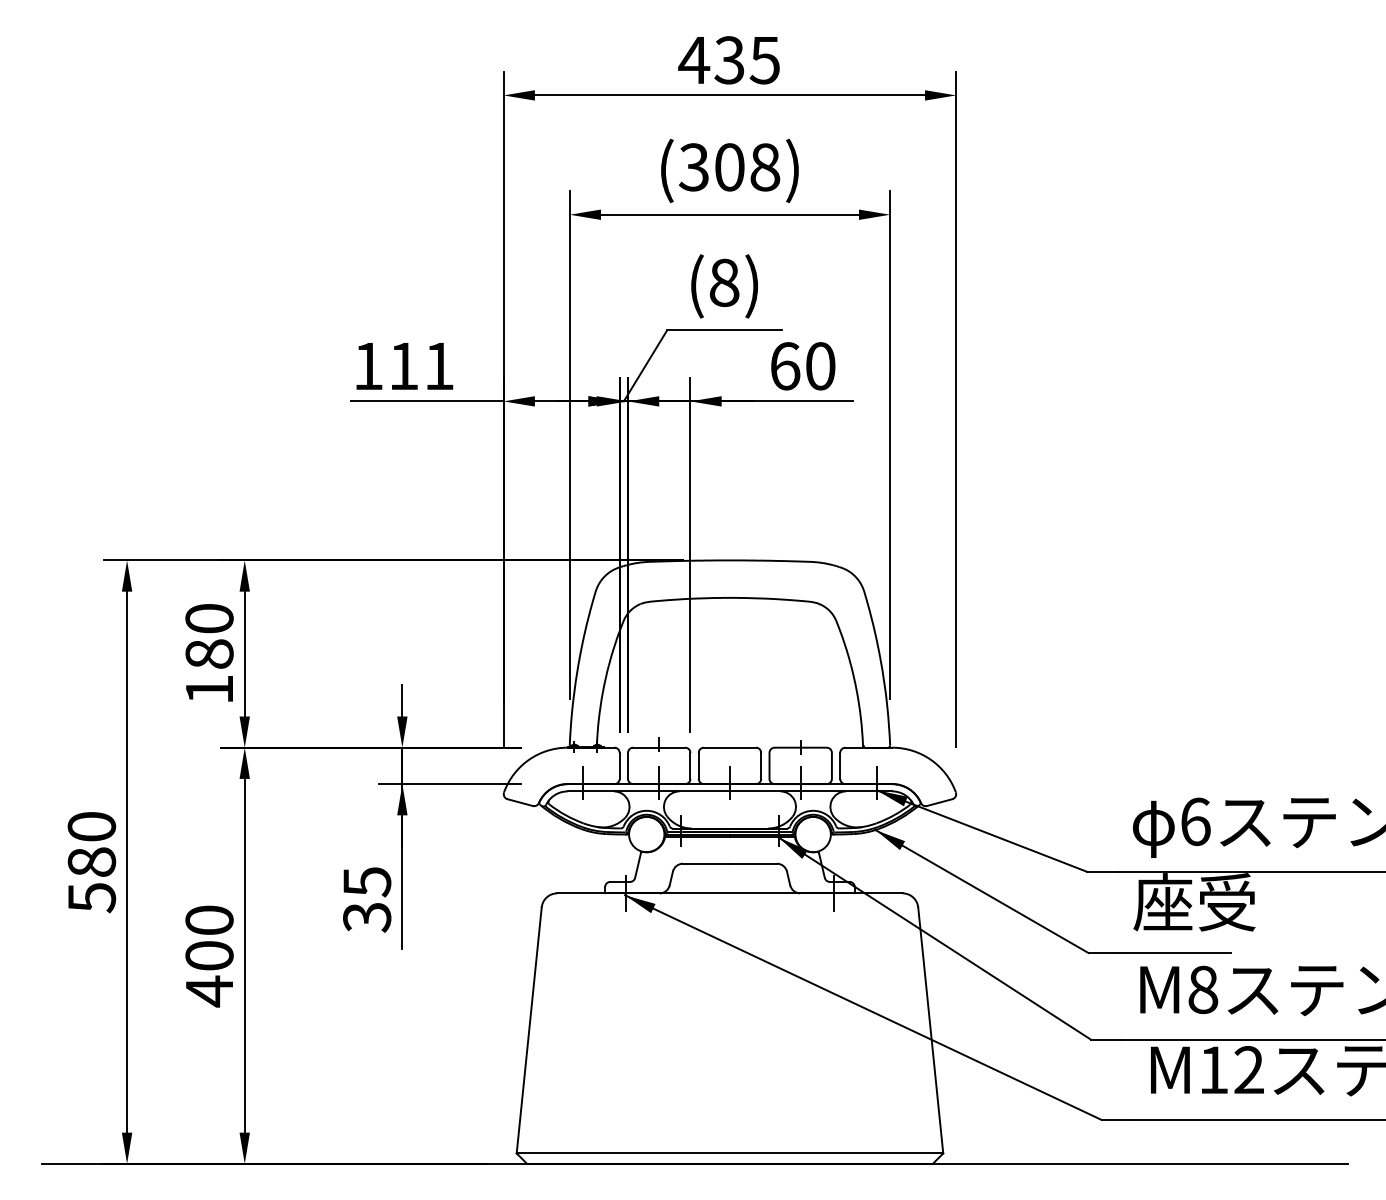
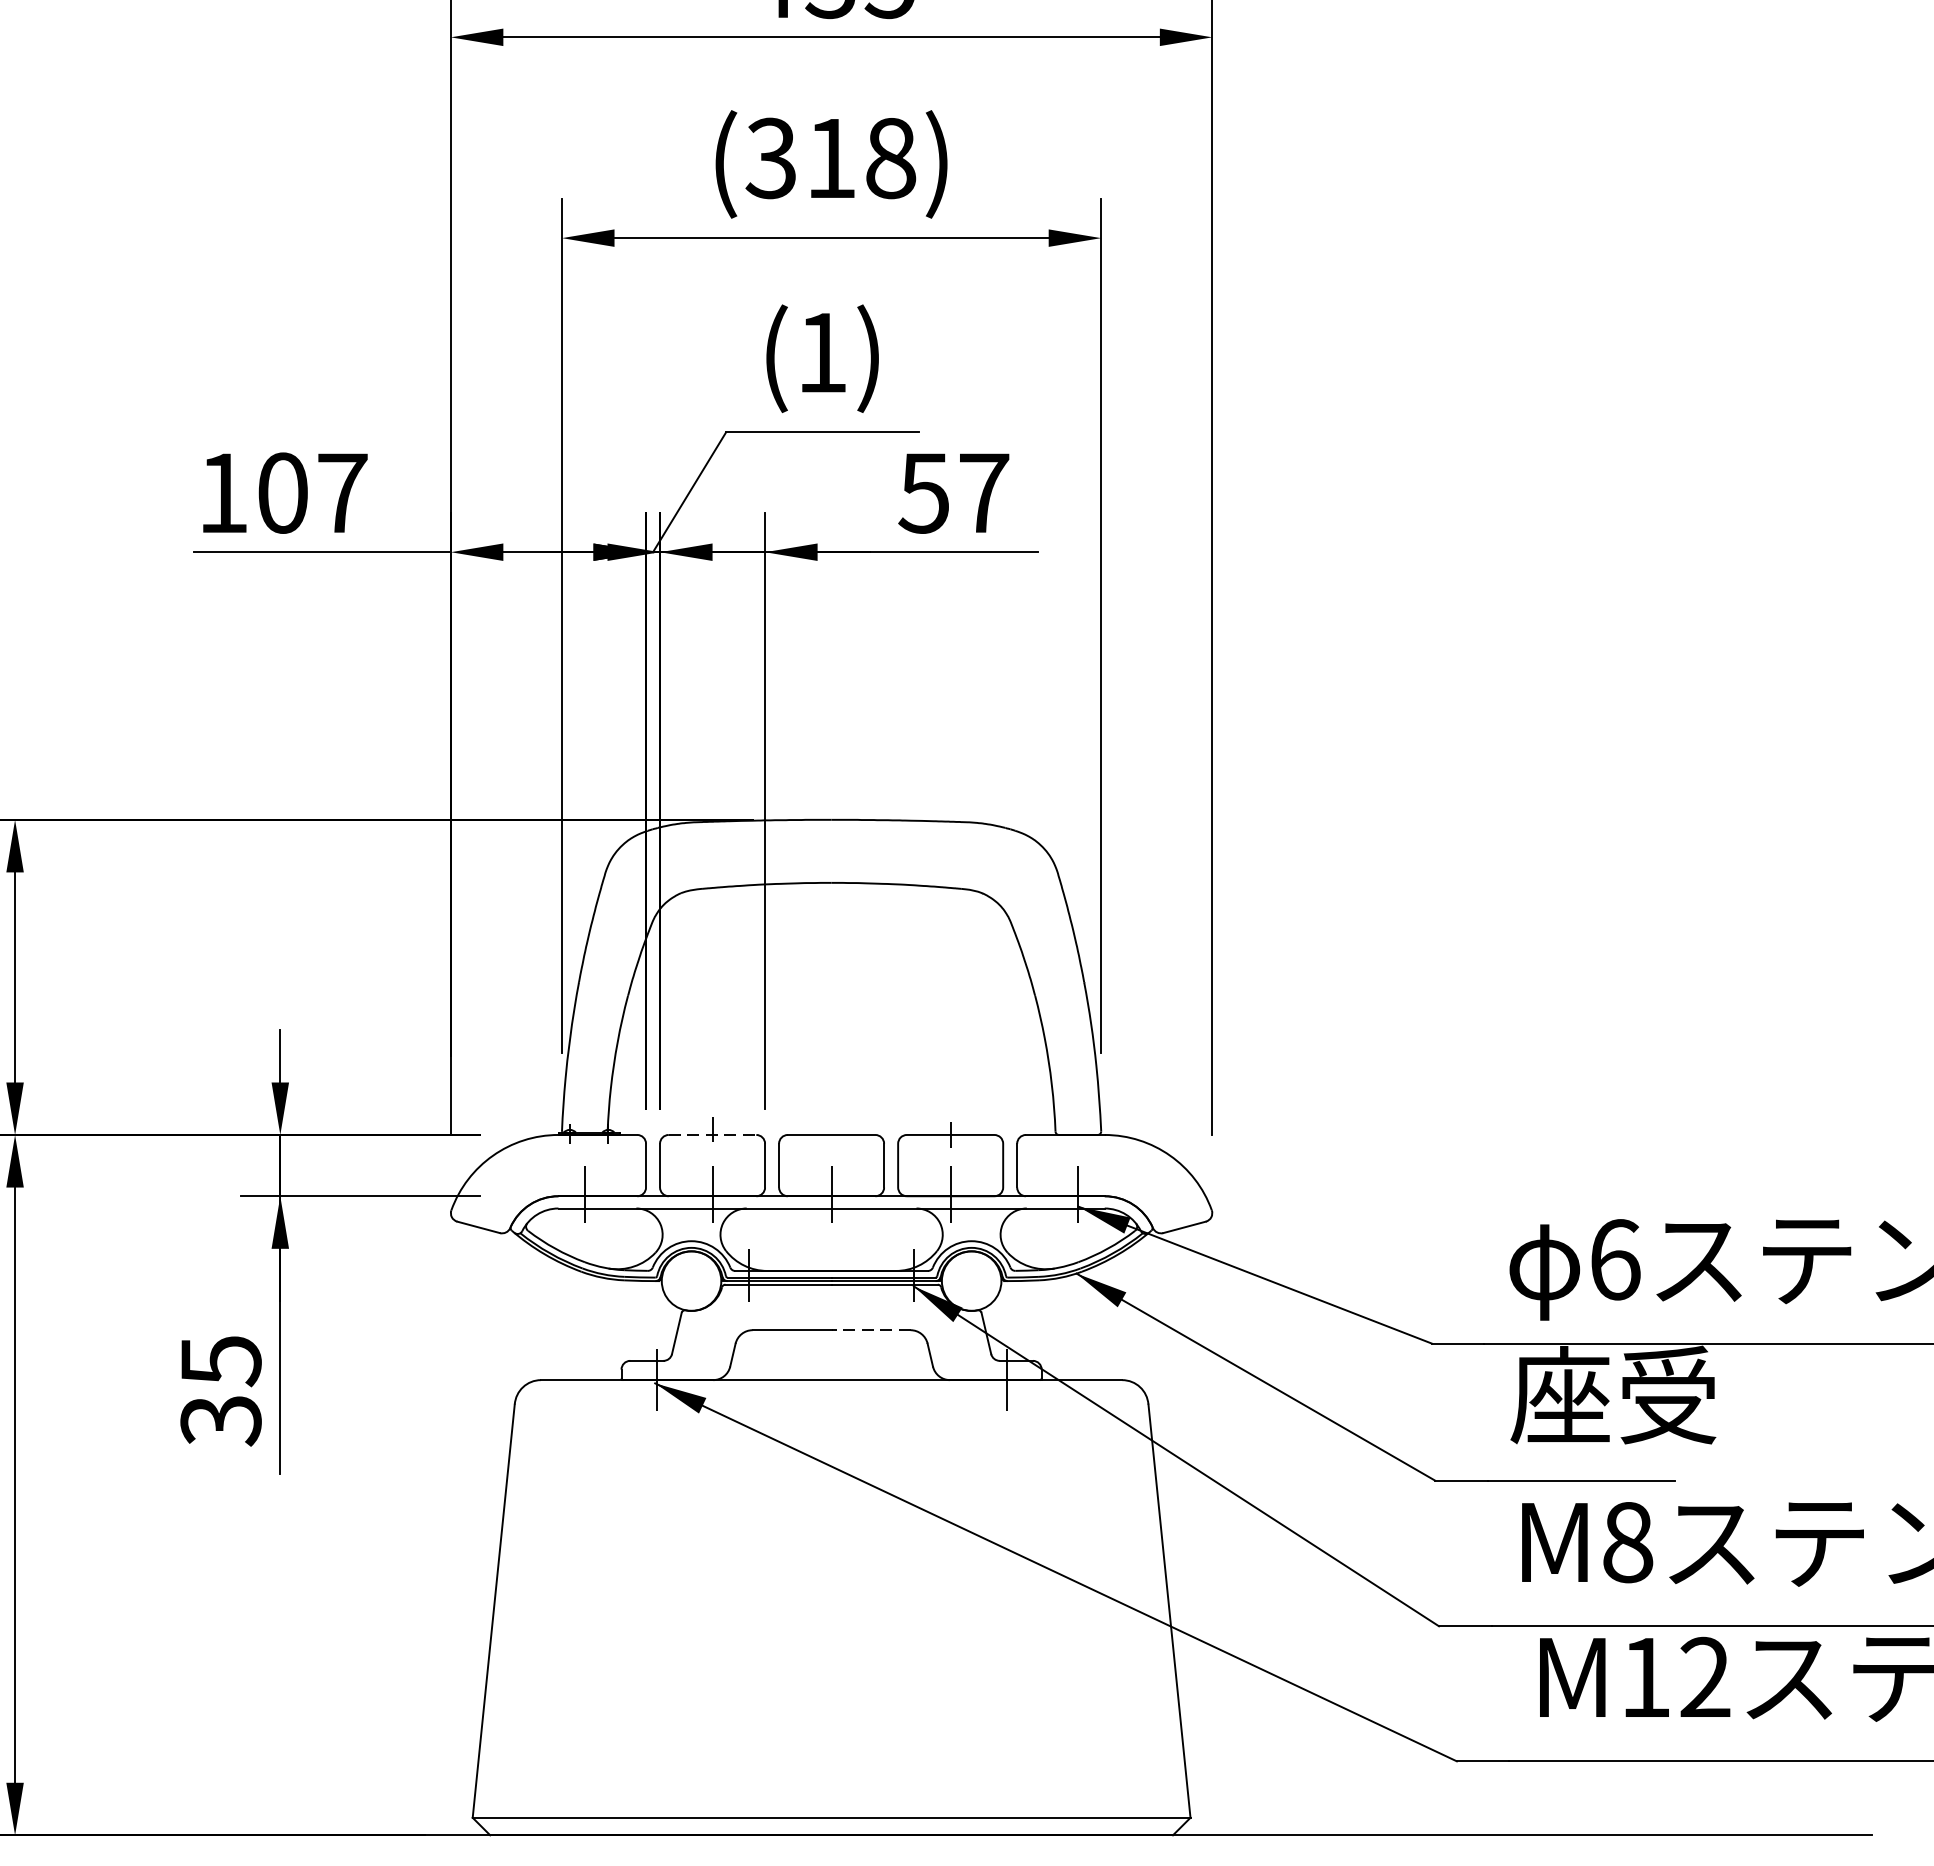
text: (729, 167) -> (830, 158), (308) -> (318)
text: (724, 282) -> (822, 352), (8) -> (1)
text: (421, 366) -> (312, 493), 111 -> 107
text: (802, 366) -> (953, 493), 60 -> 57
line: (659, 747) -> (713, 1134), solid -> dashed
line: (752, 863) -> (869, 1329), solid -> dashed

